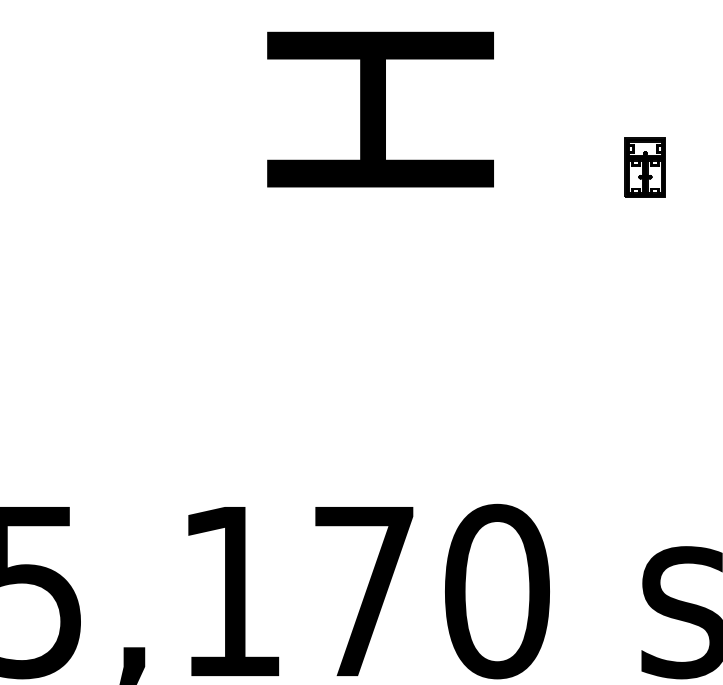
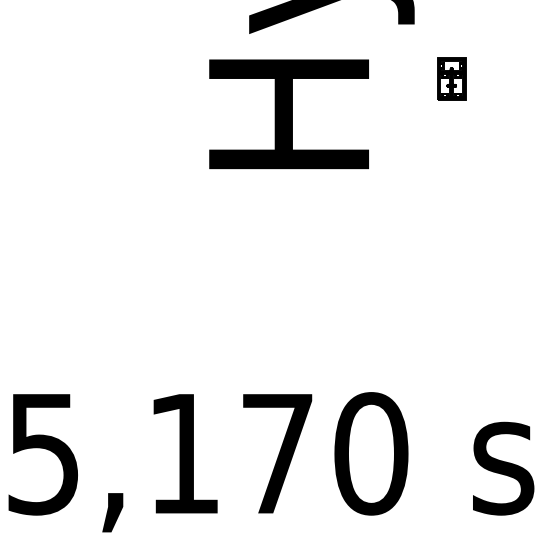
part: (645, 166) -> (451, 78), moved

